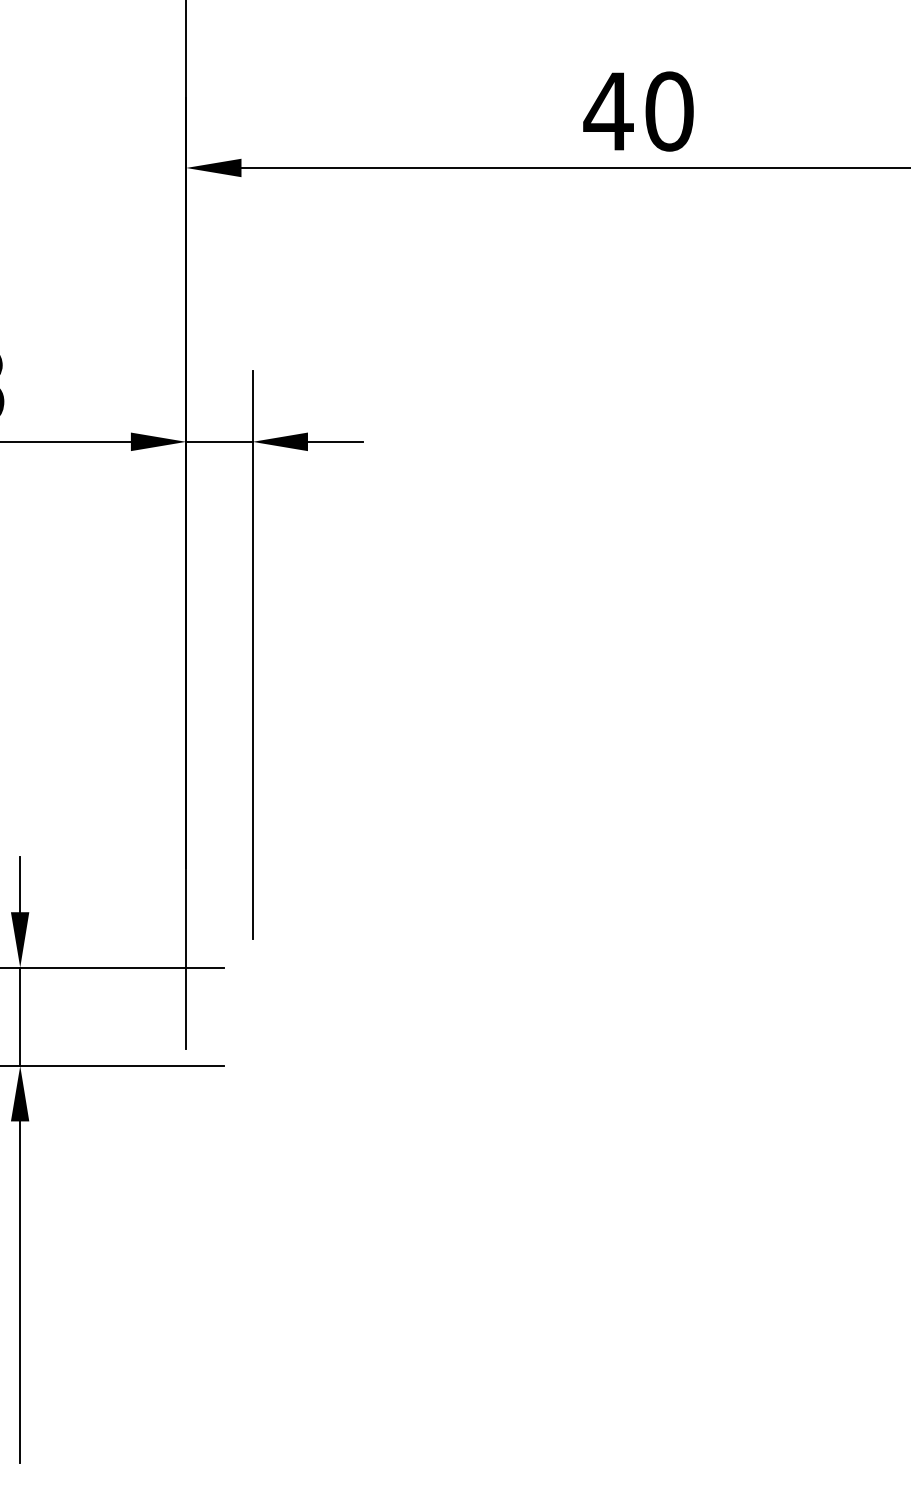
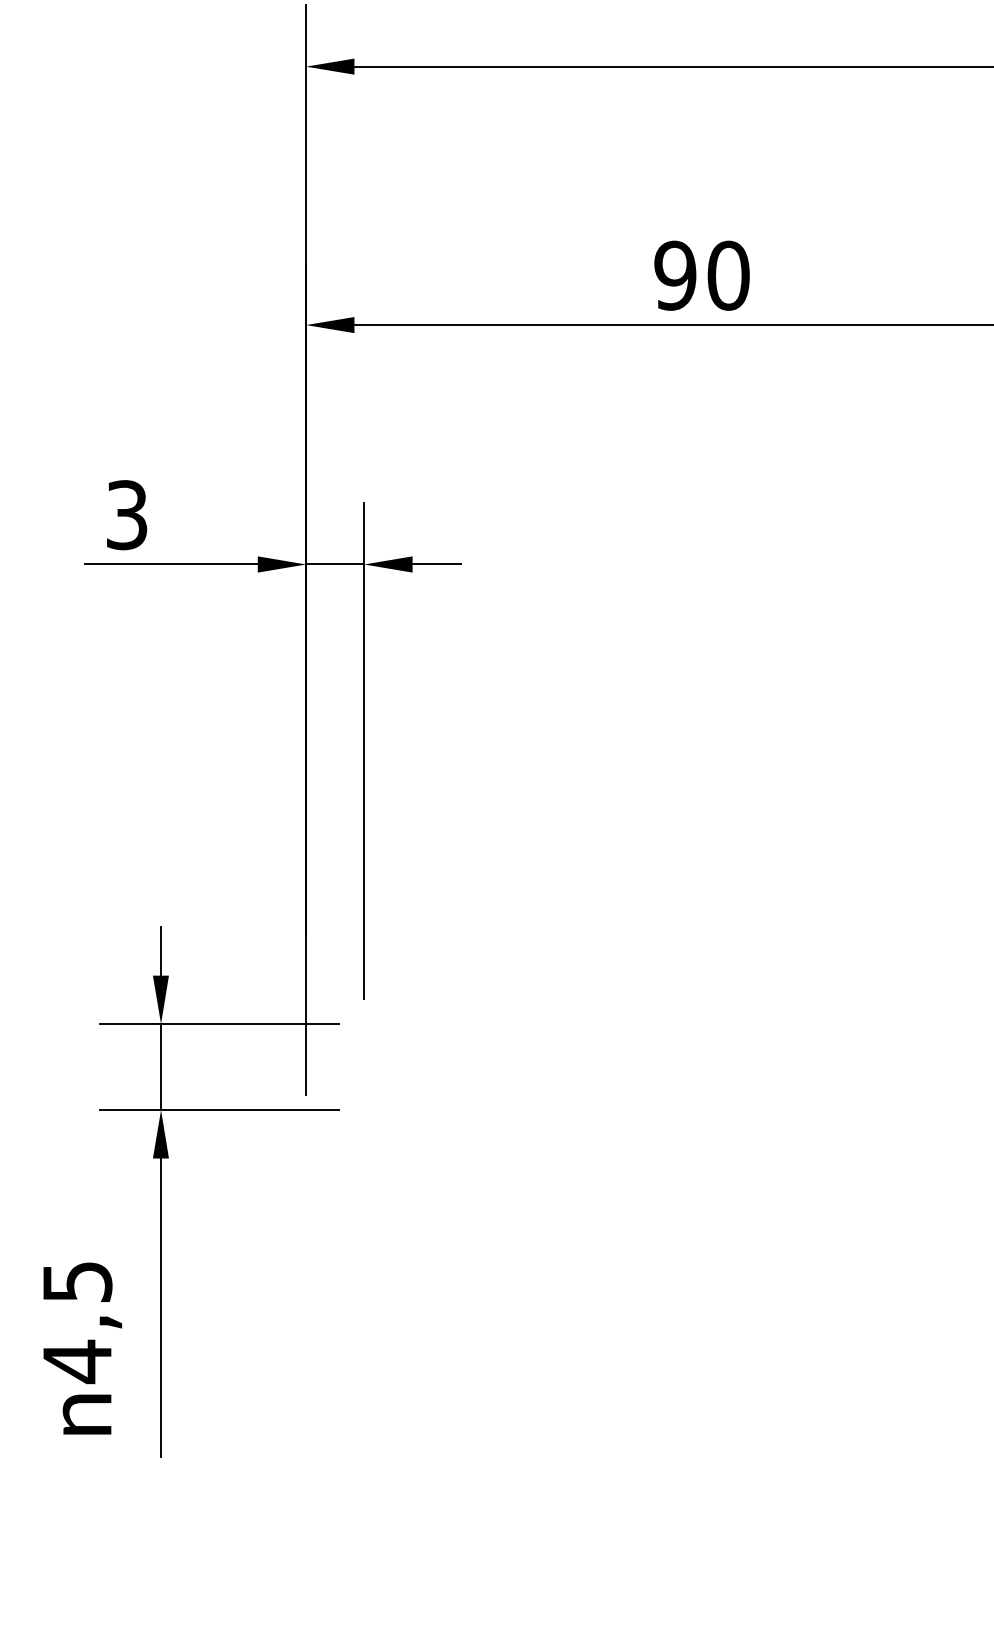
text: (608, 111) -> (675, 275), 40 -> 90

